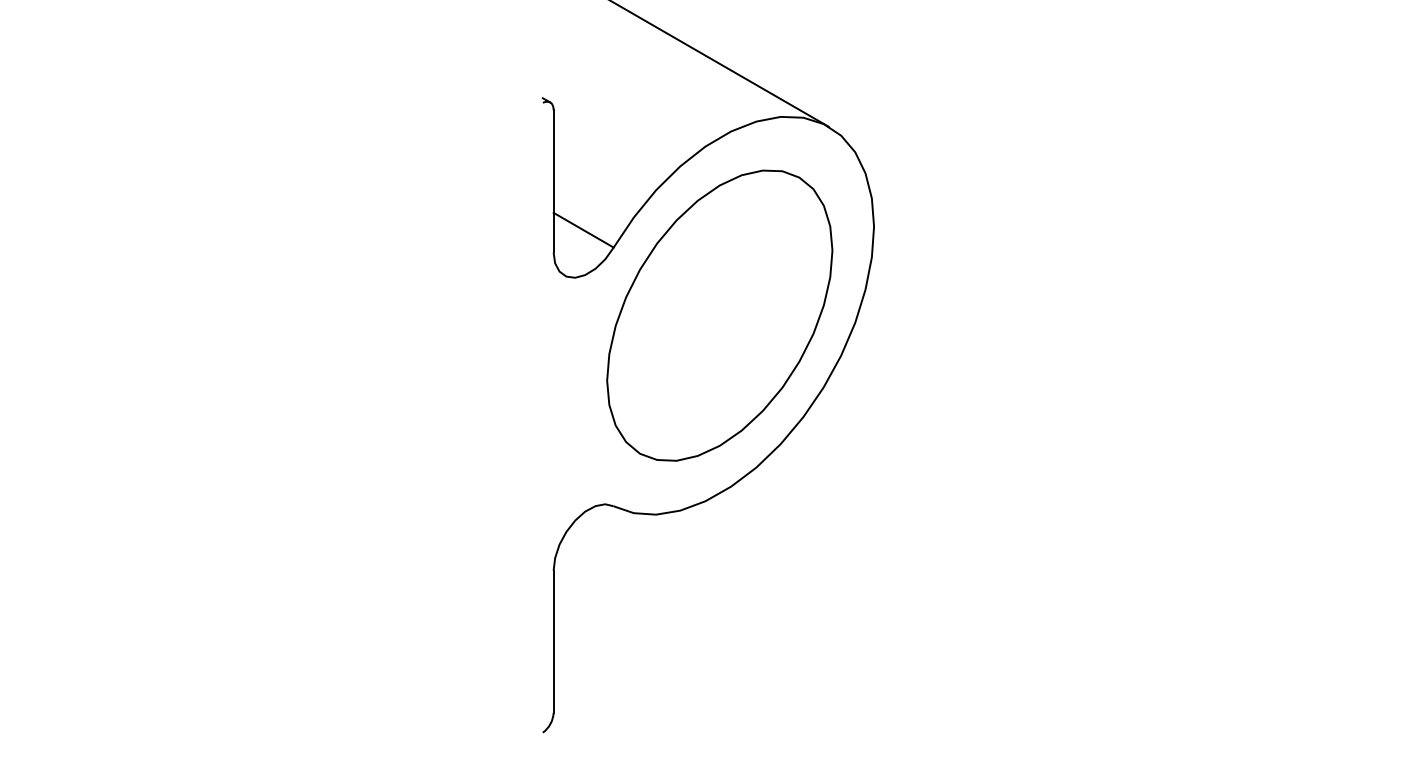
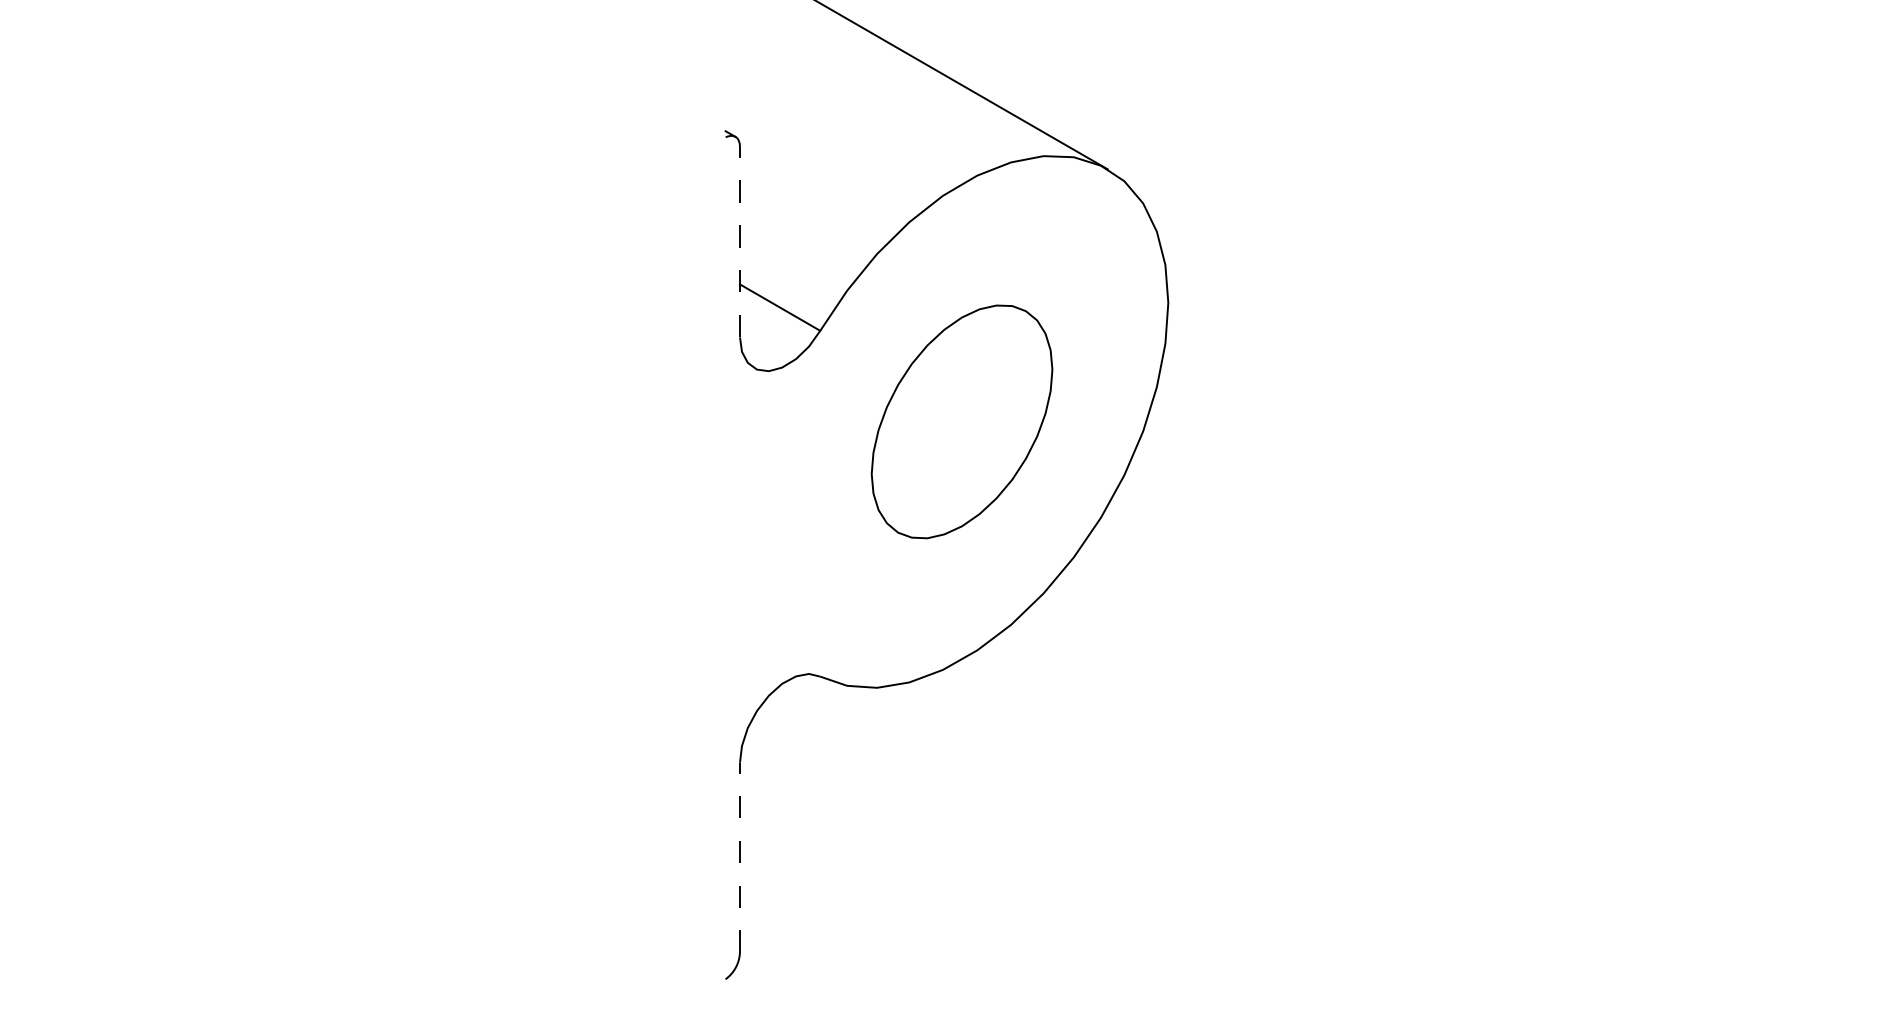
line: (553, 180) -> (739, 241), solid -> dashed
part: (719, 315) -> (961, 421), size x0.6
line: (553, 641) -> (739, 857), solid -> dashed

